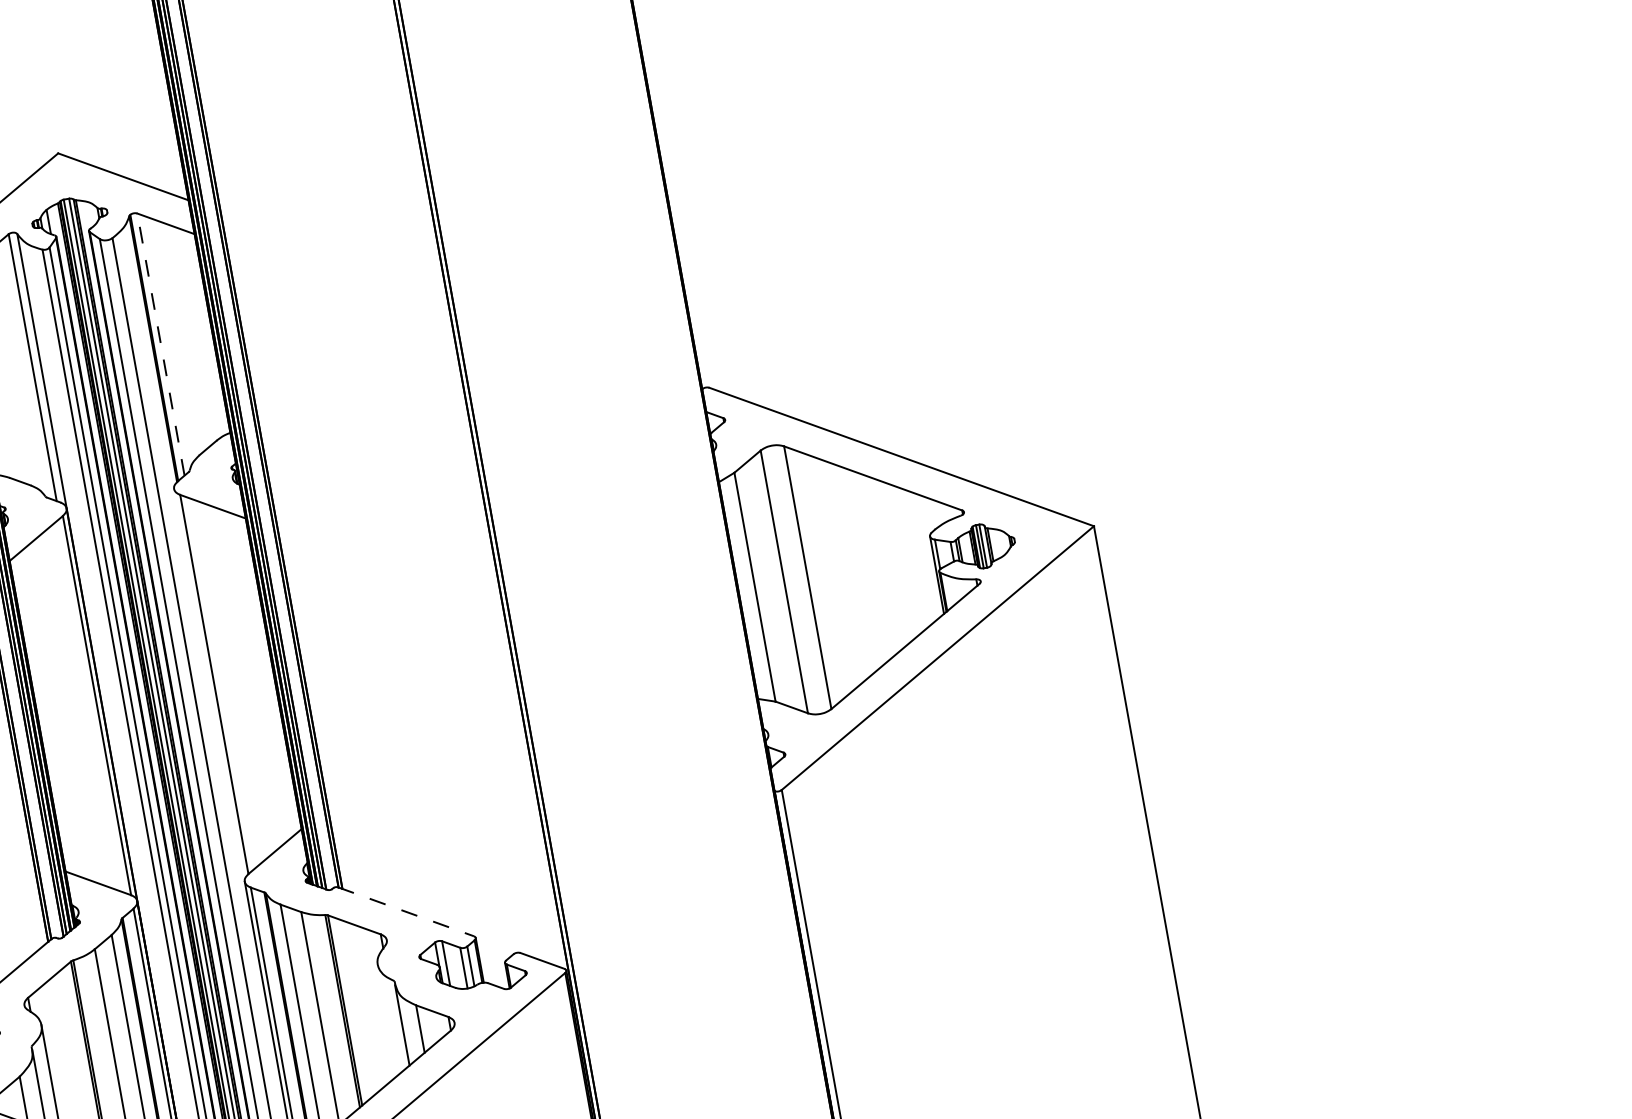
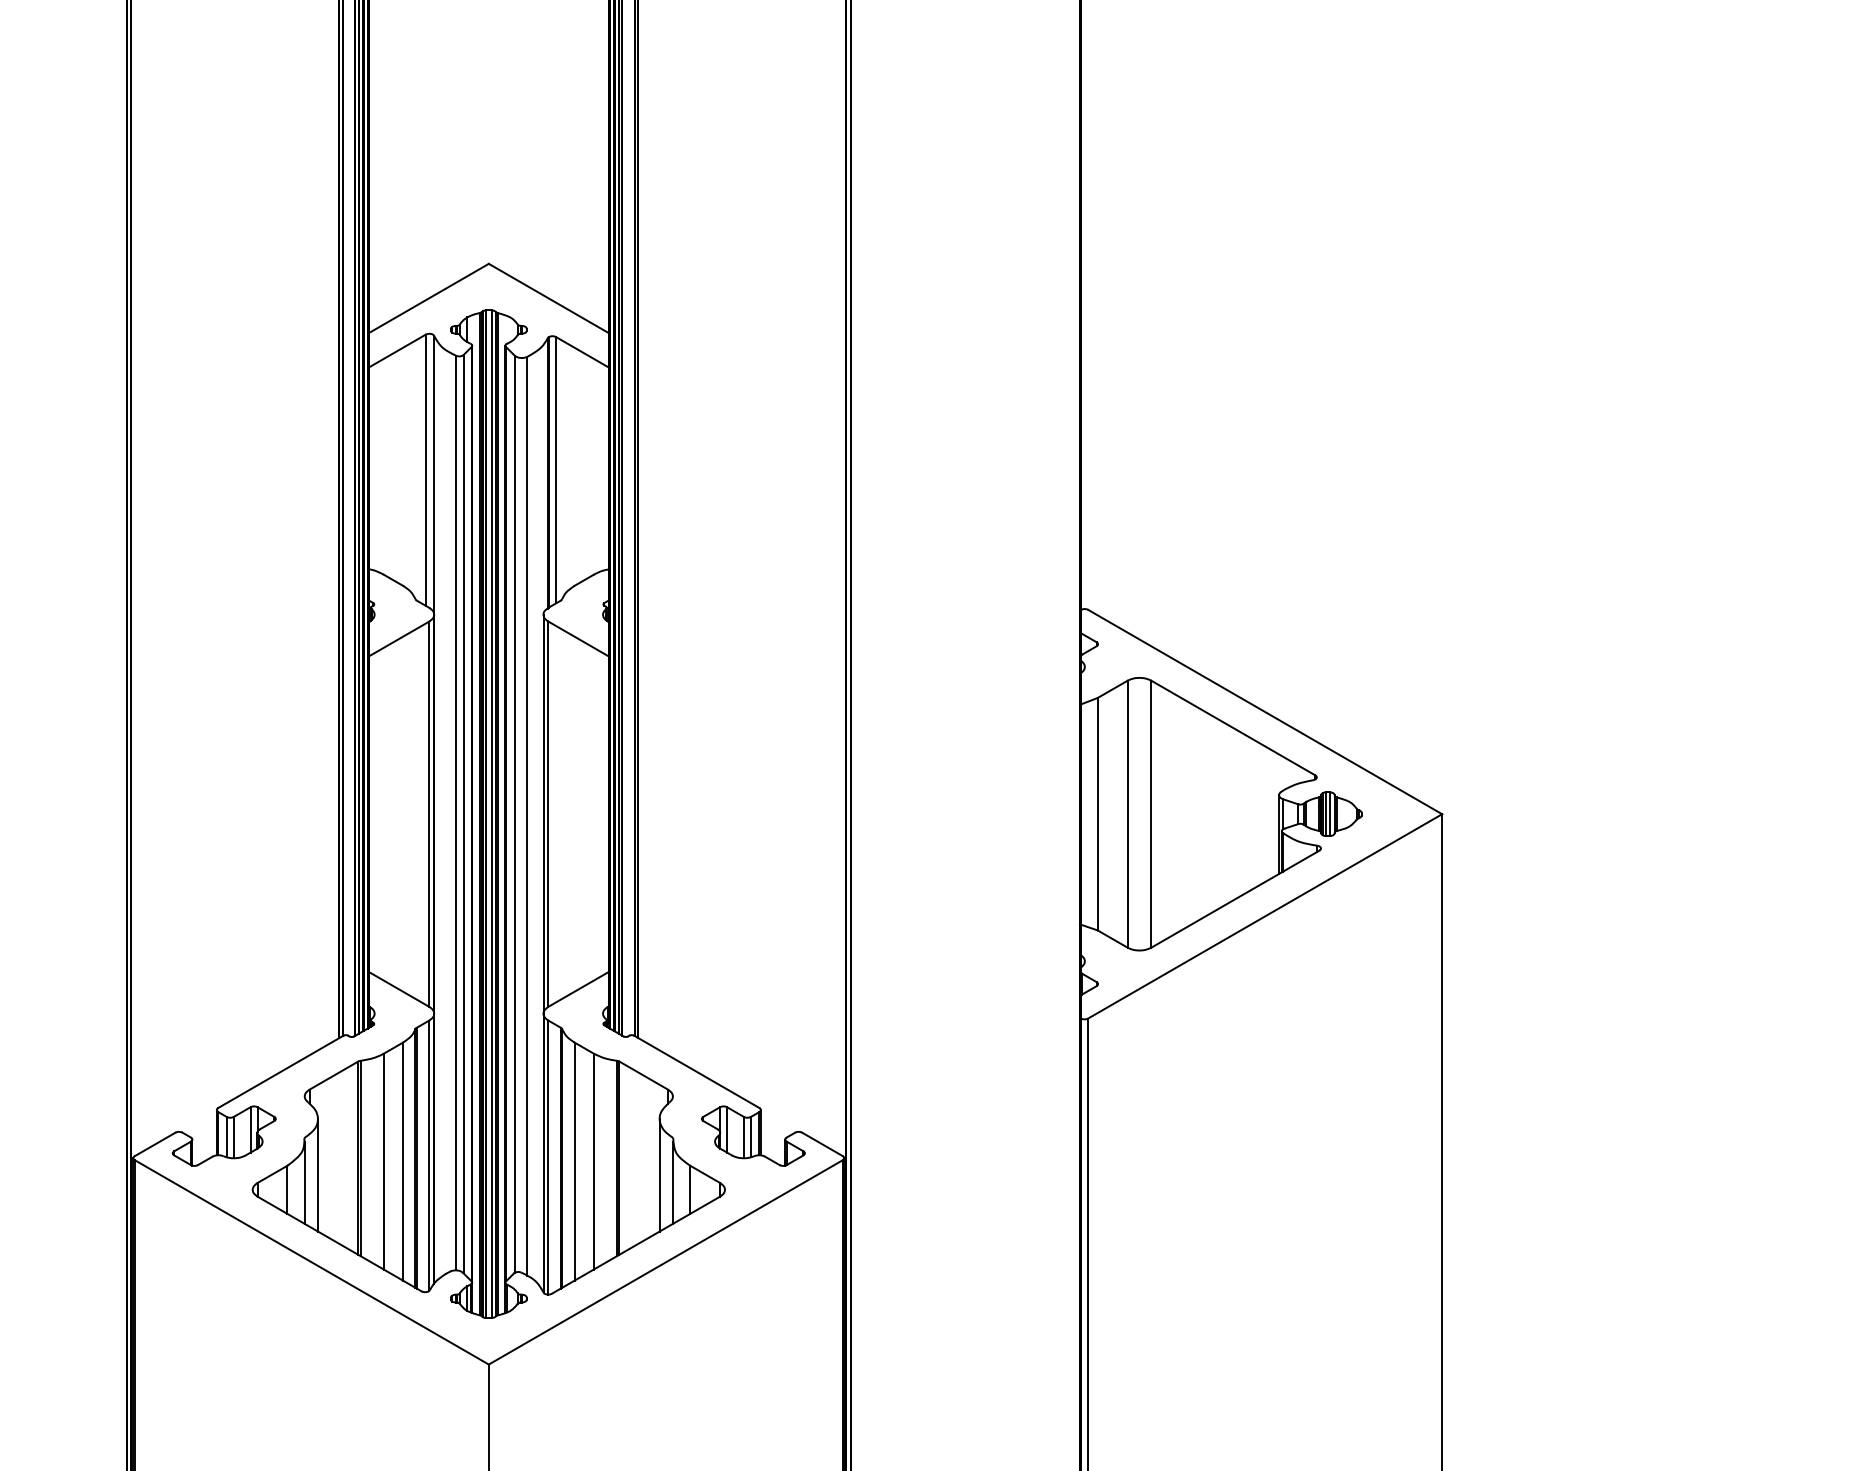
line: (161, 343) -> (556, 469), dashed -> solid
line: (209, 684) -> (543, 813), added
line: (406, 912) -> (697, 1072), dashed -> solid
line: (387, 1019) -> (659, 1174), added

